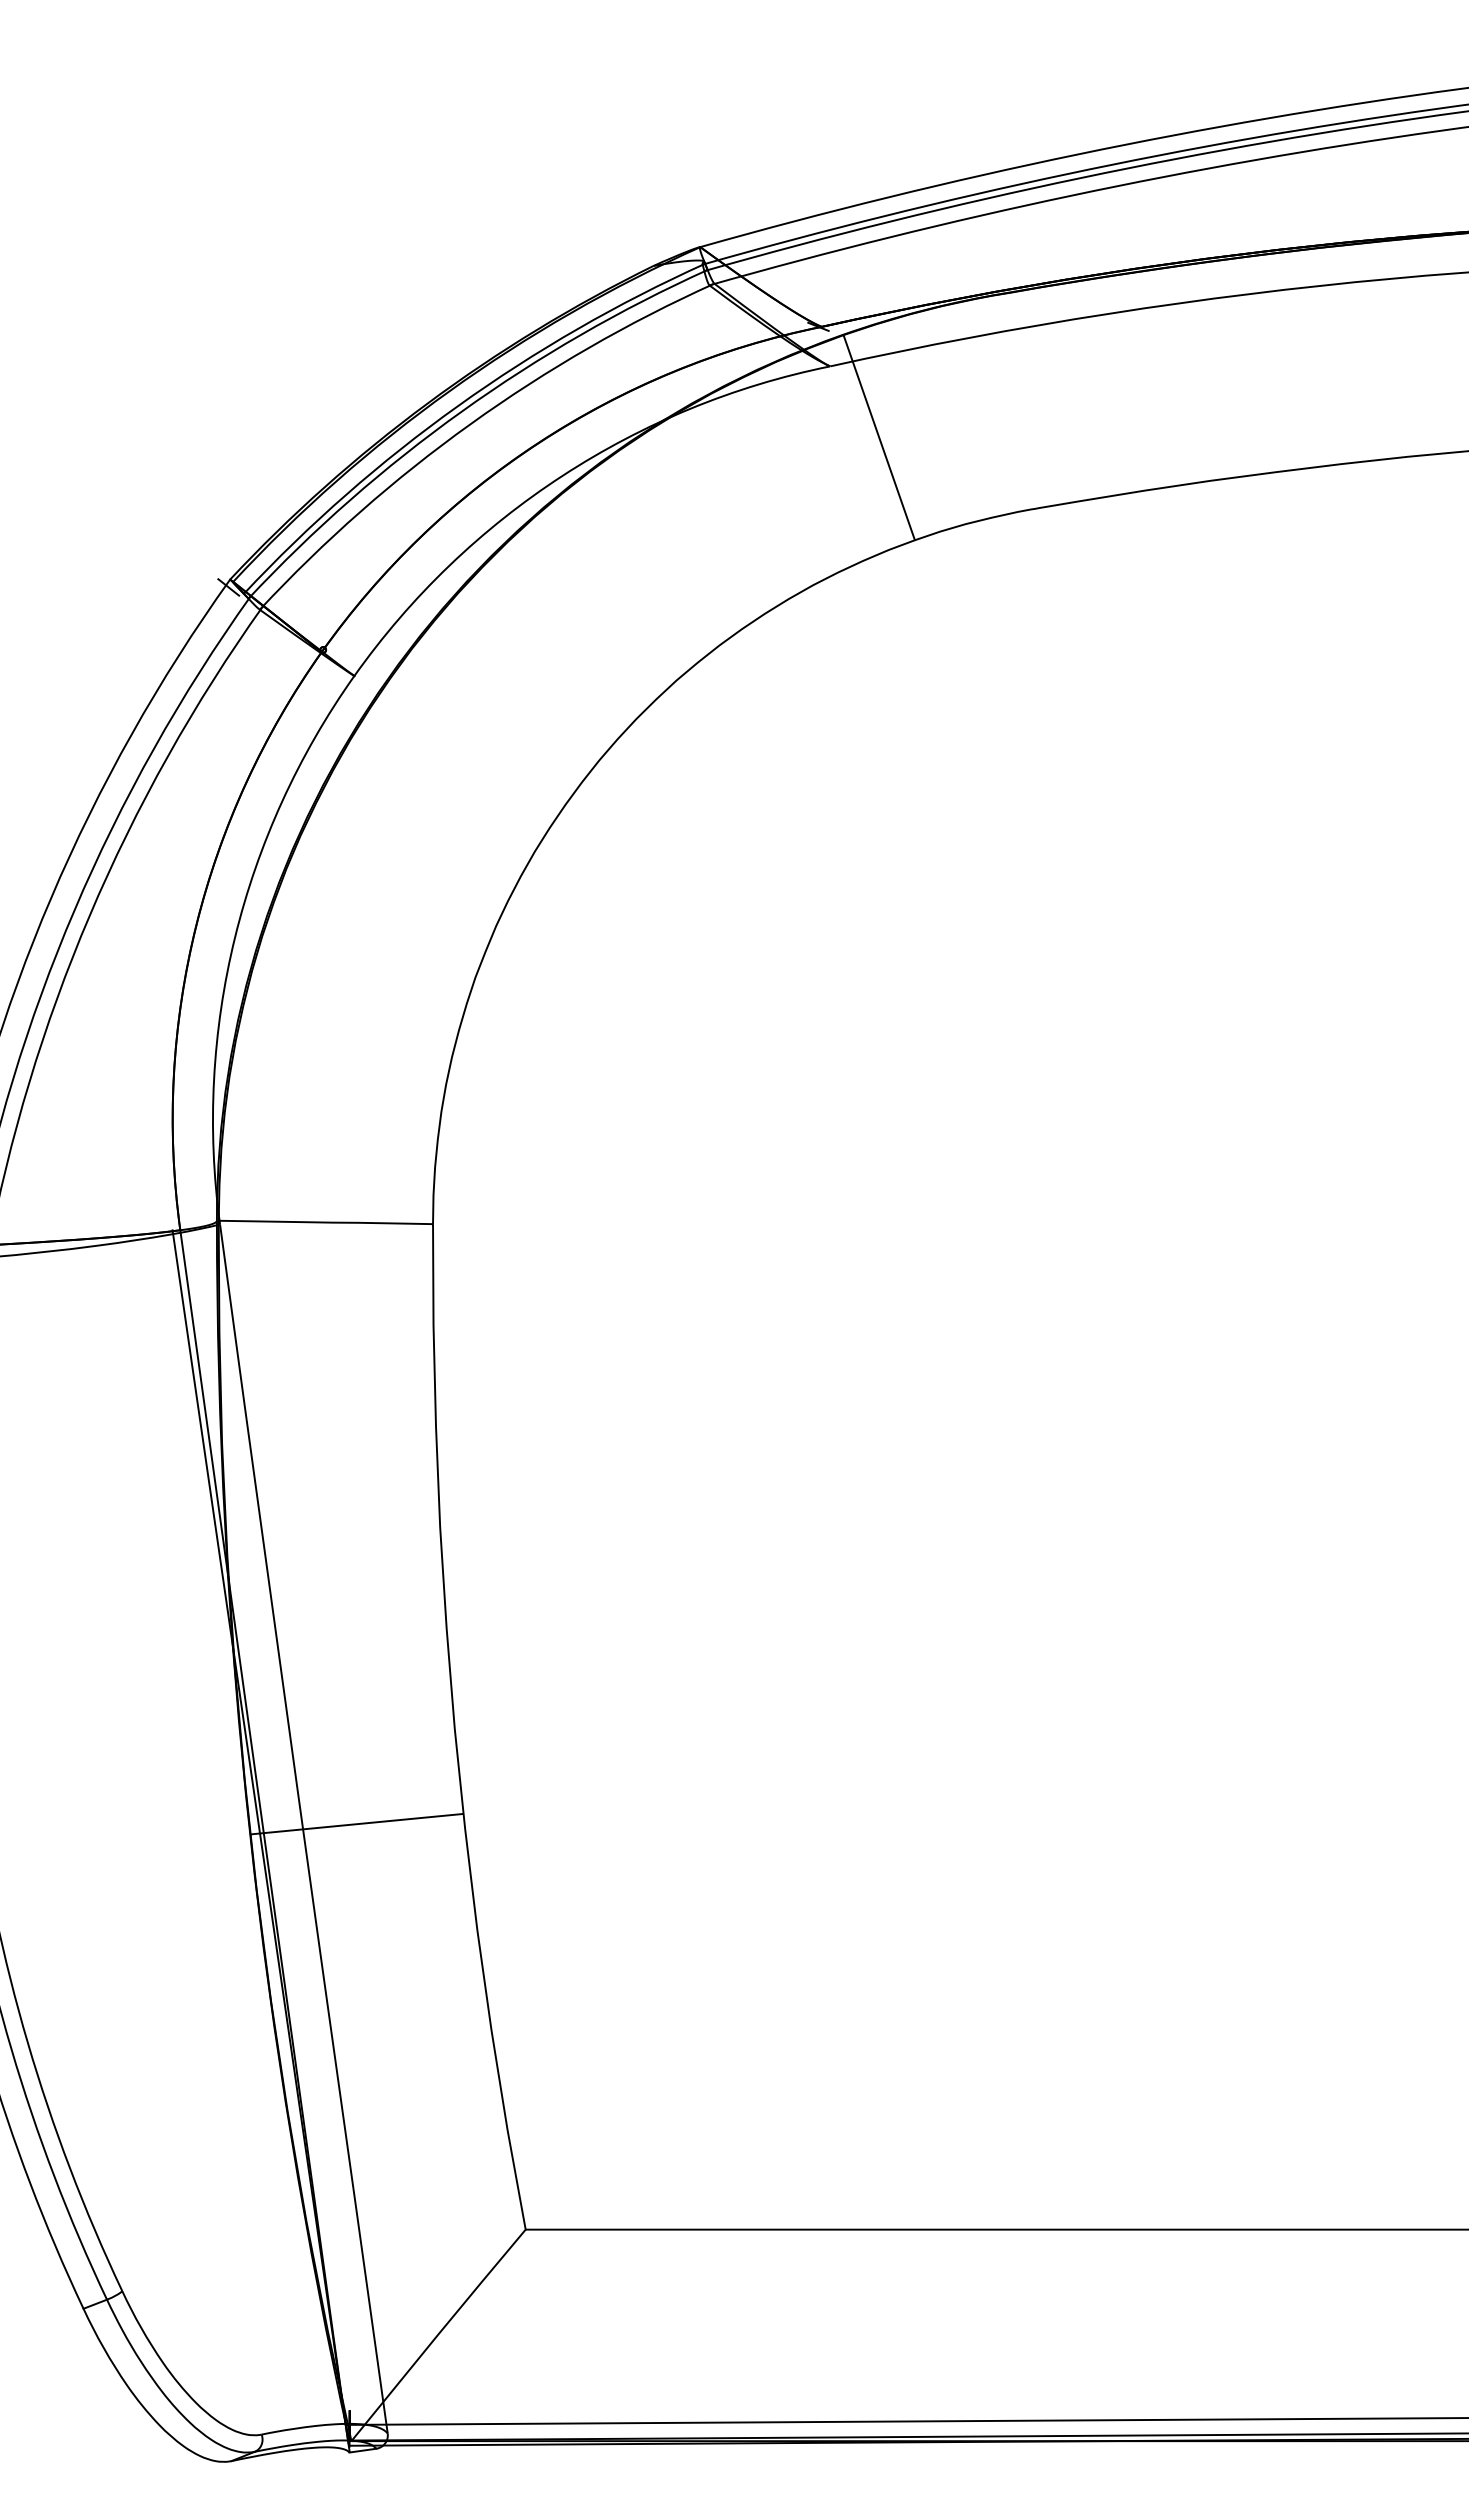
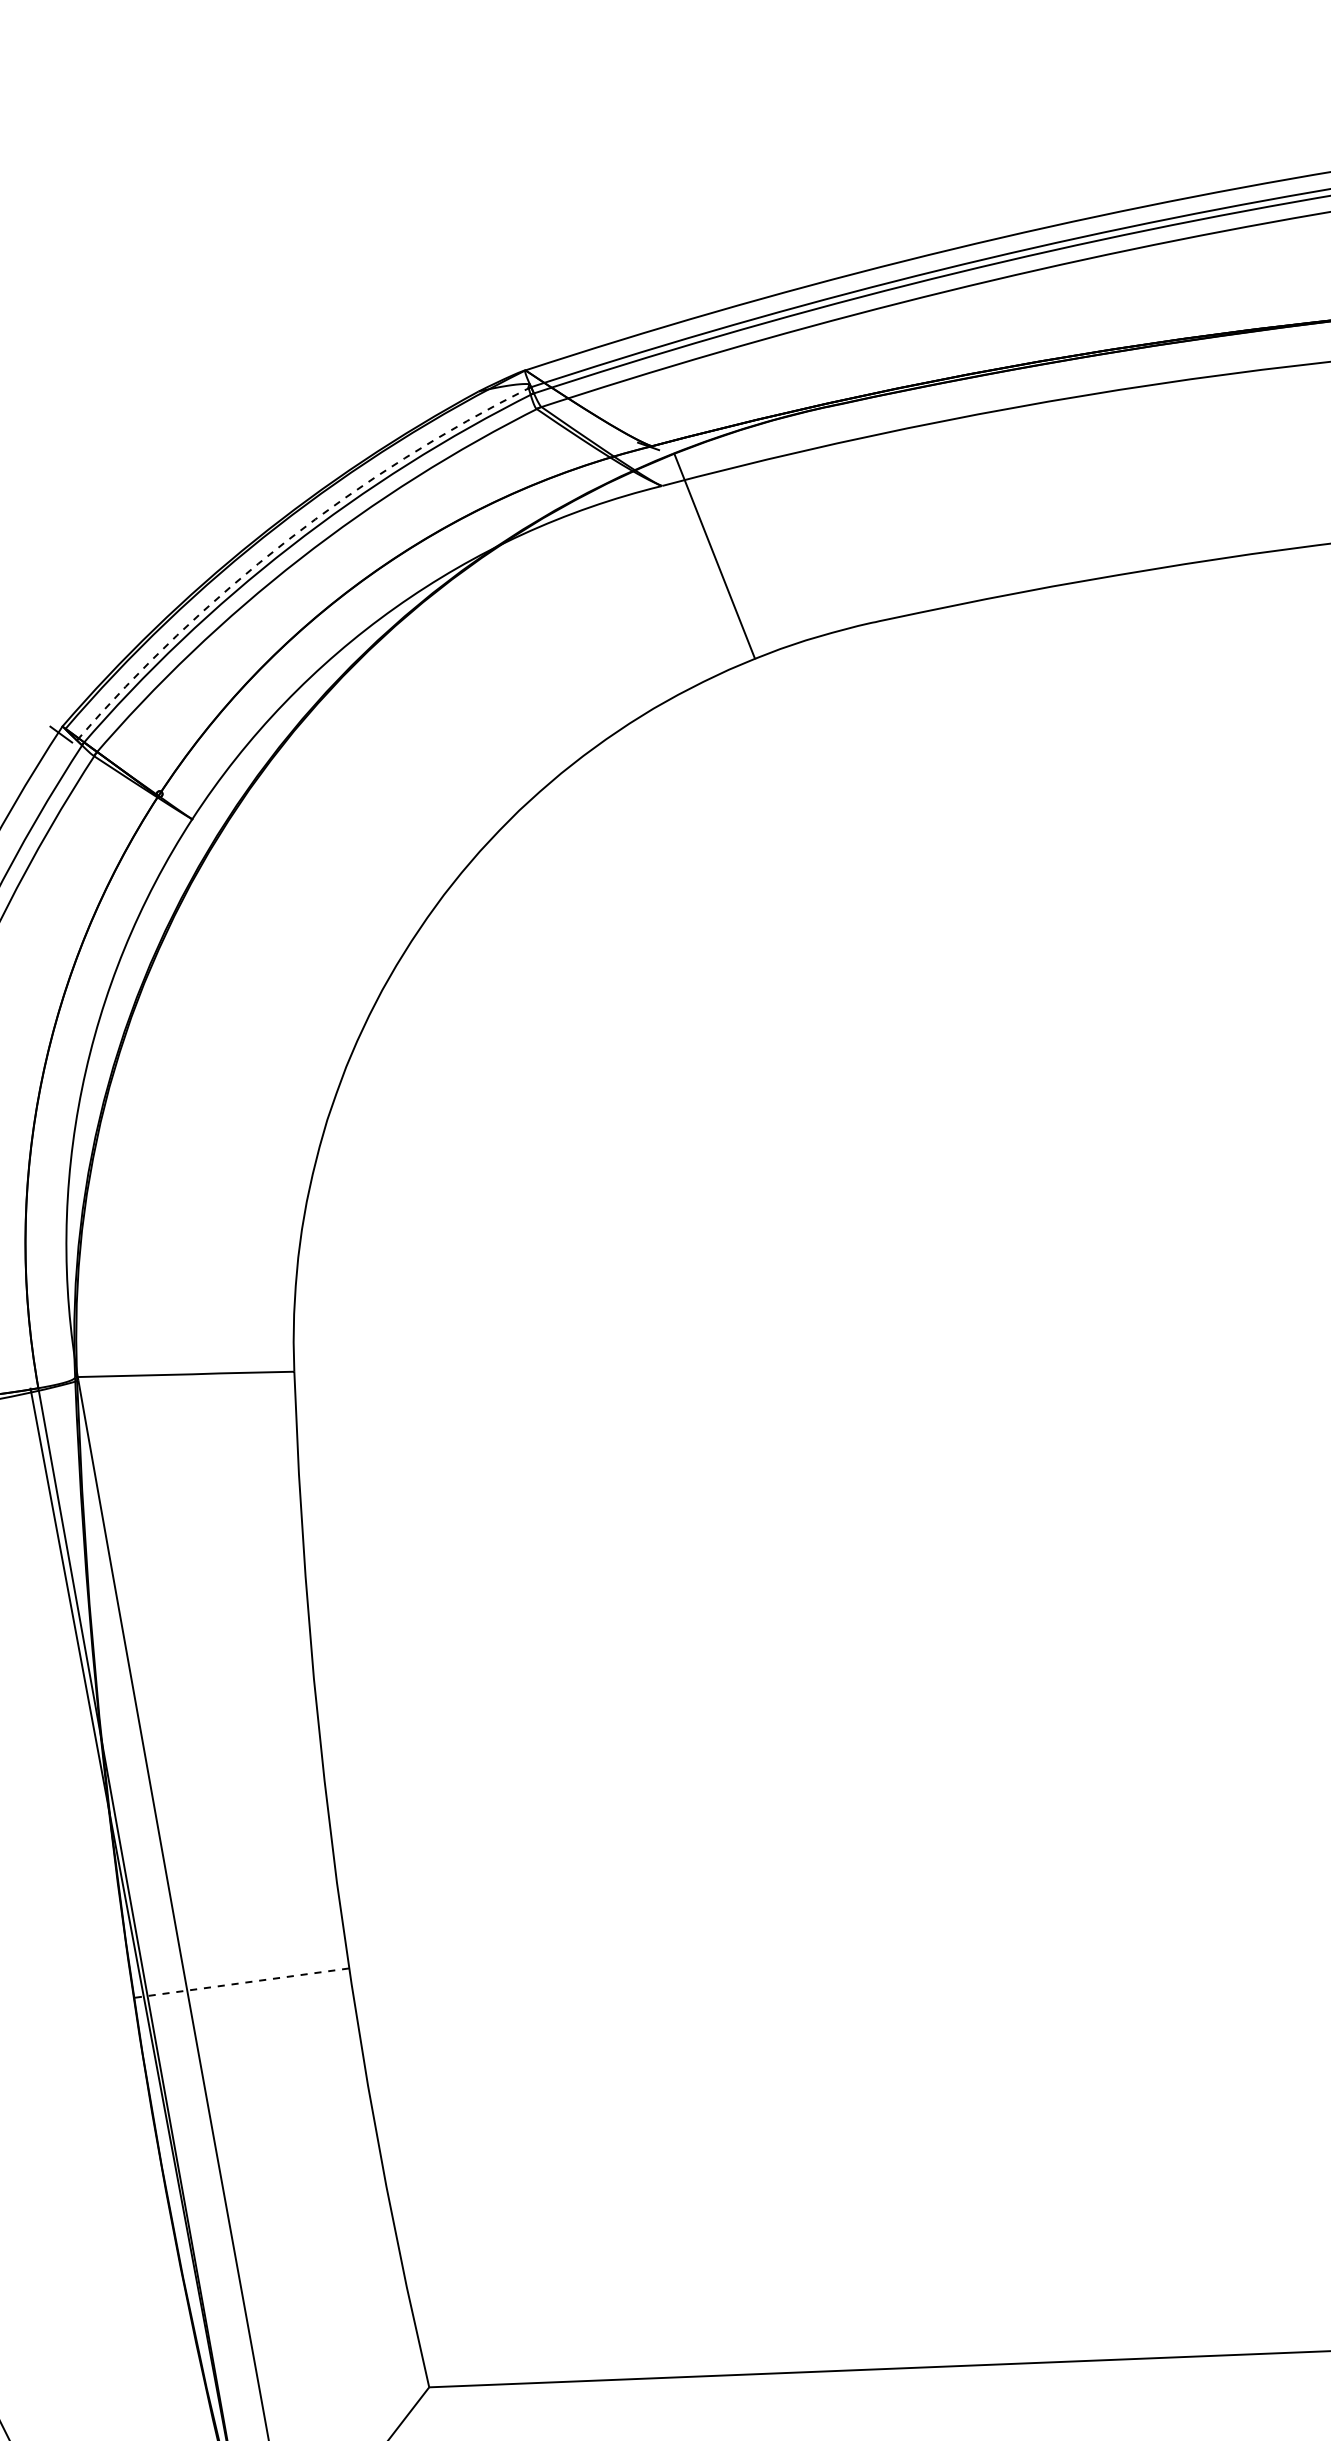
line: (458, 405) -> (286, 540), solid -> dashed
line: (356, 1824) -> (241, 1983), solid -> dashed

